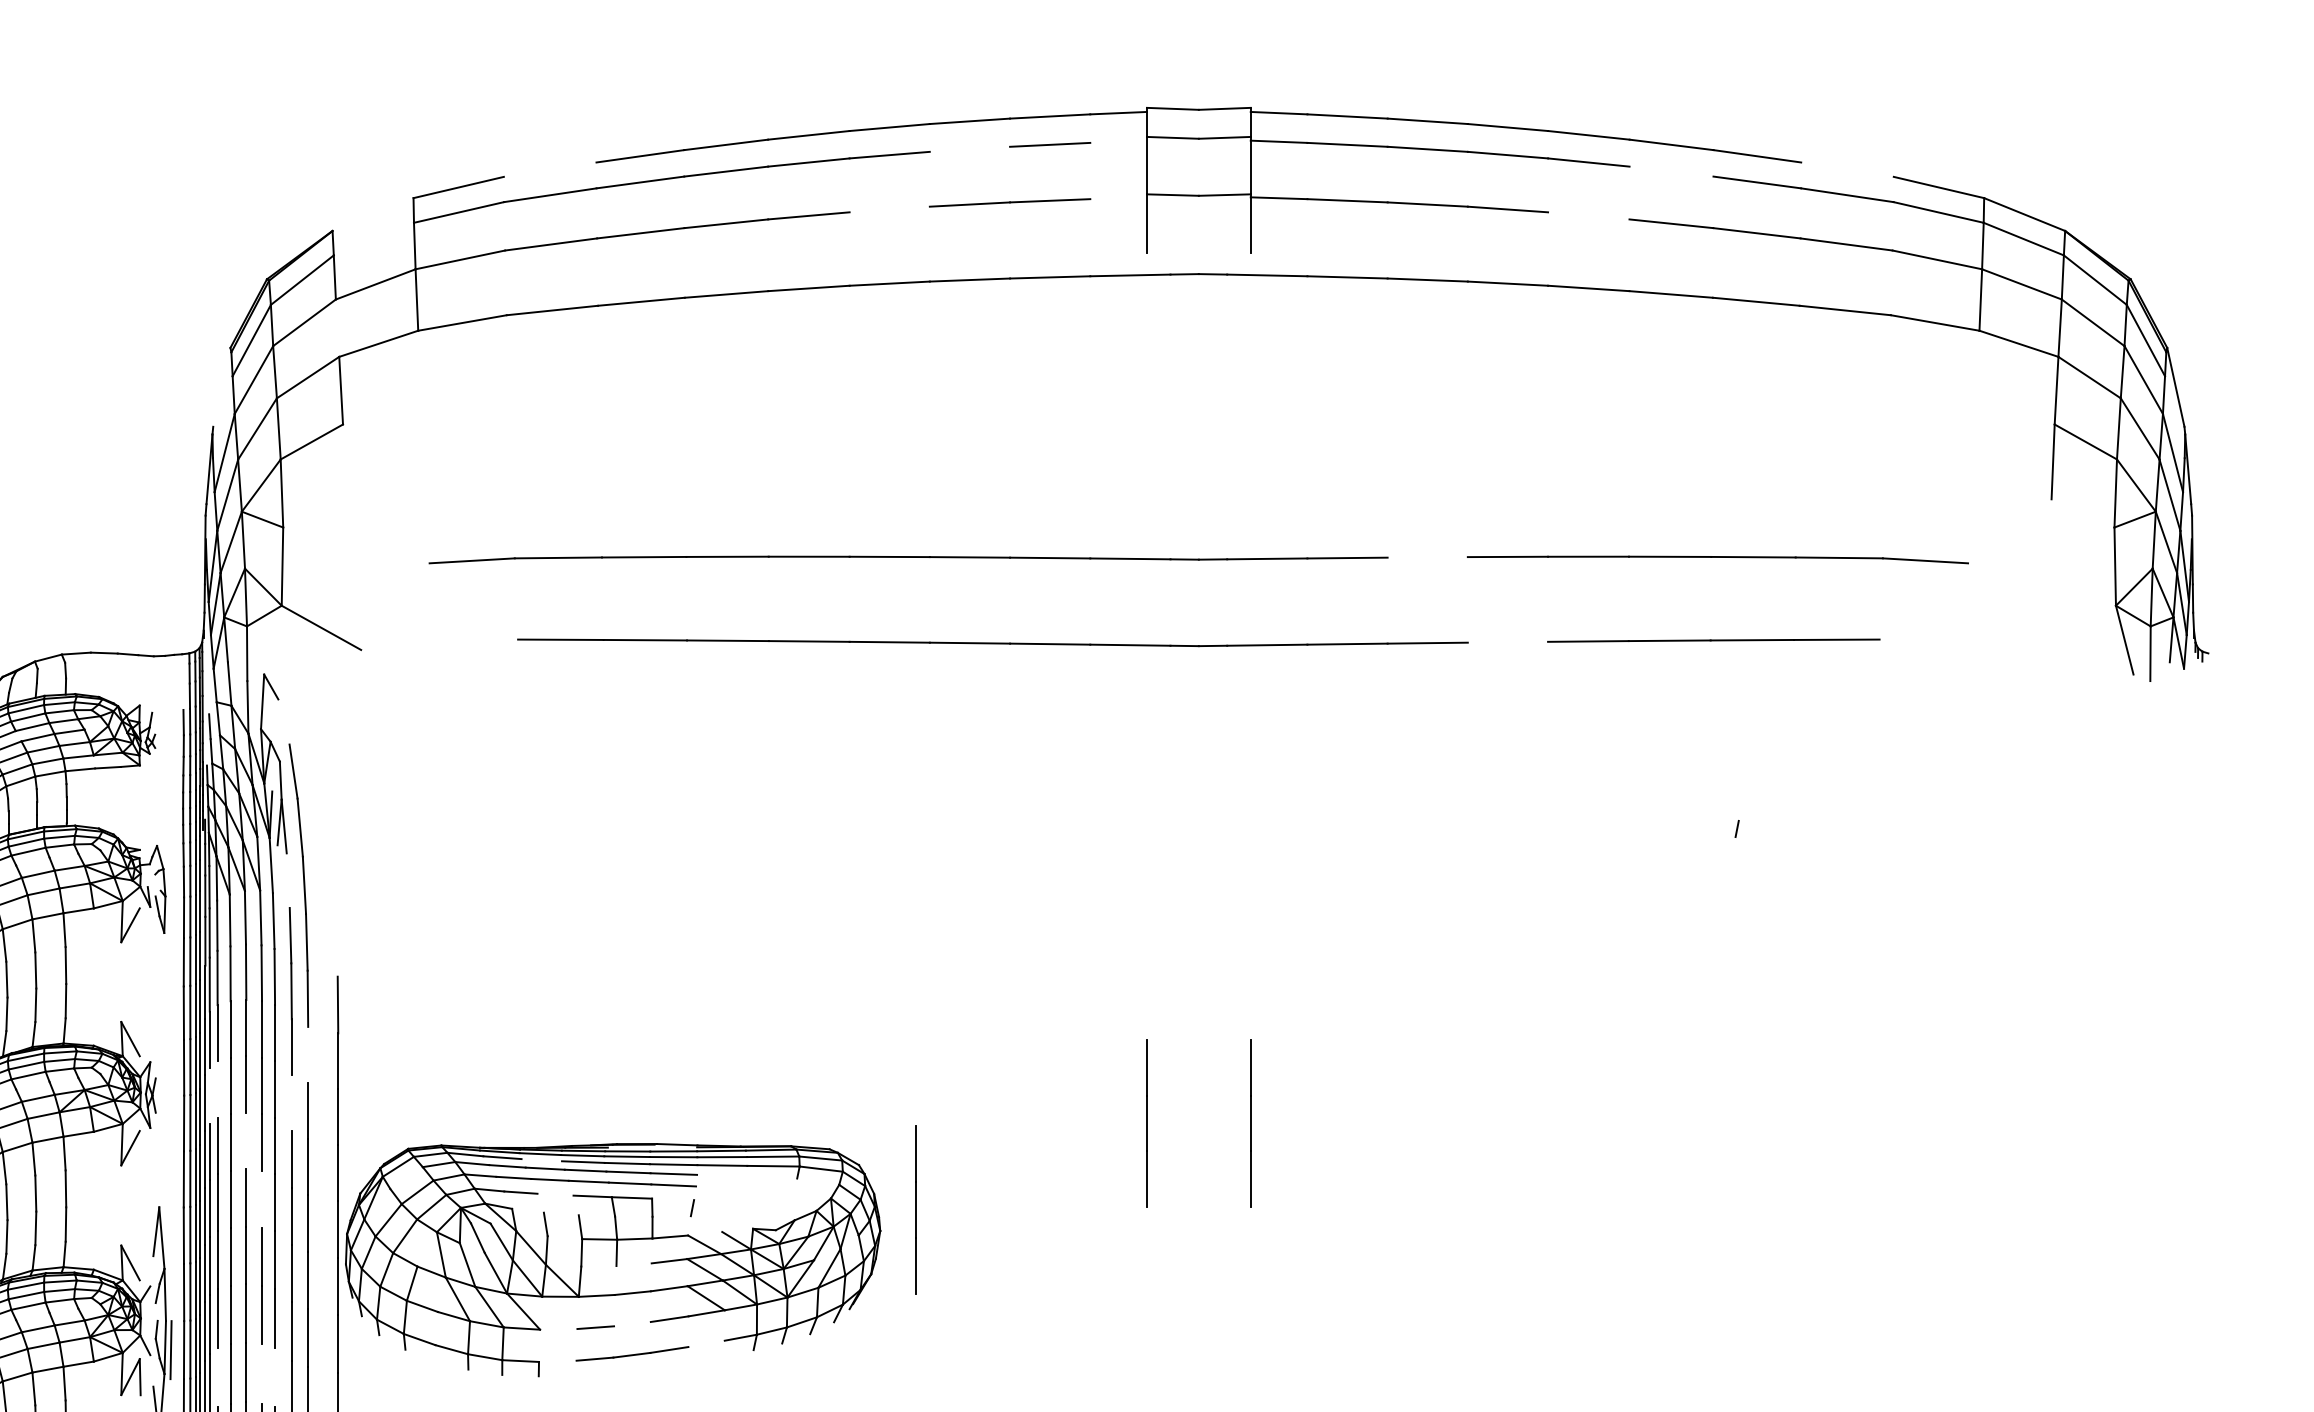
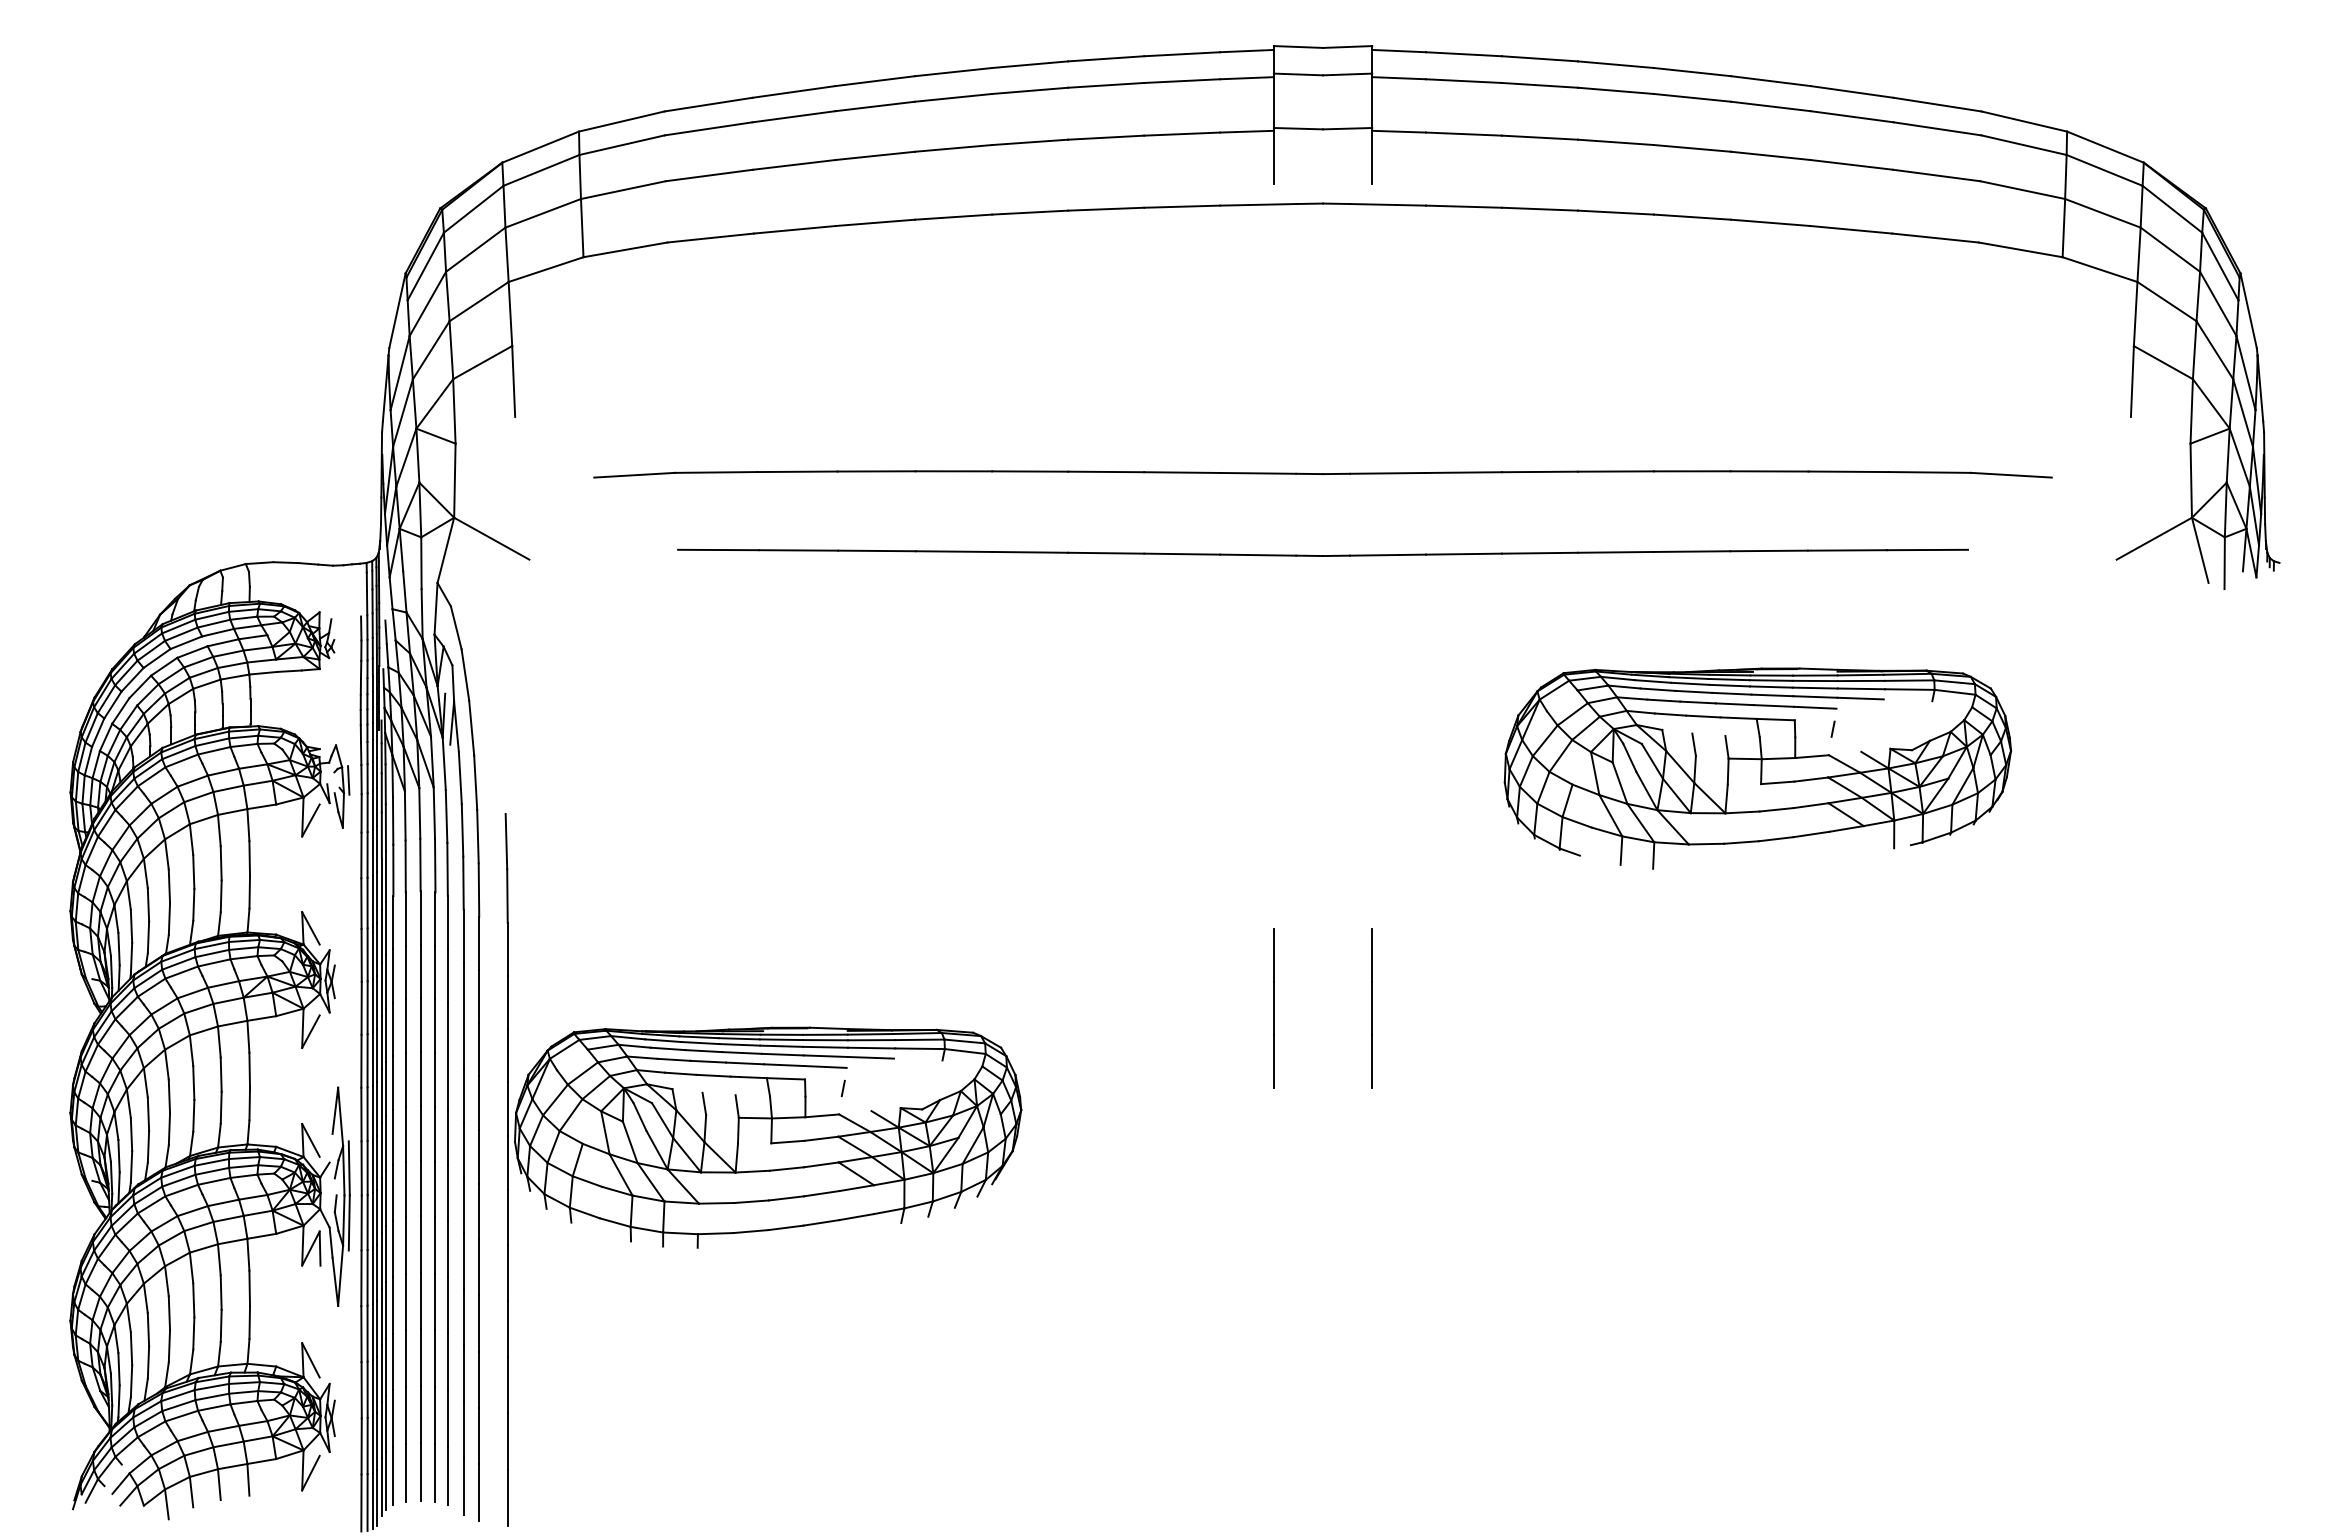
line: (1118, 142) -> (1246, 78), added
line: (970, 148) -> (1106, 84), added
line: (550, 169) -> (708, 104), added
line: (1847, 169) -> (1937, 104), added
line: (1671, 171) -> (1770, 106), added
line: (1118, 198) -> (1246, 131), added
line: (890, 209) -> (1030, 142), added
line: (372, 213) -> (540, 146), added
line: (1588, 215) -> (1692, 148), added
line: (373, 238) -> (541, 169), added
line: (336, 327) -> (506, 254), added
line: (221, 386) -> (397, 310), added
line: (344, 461) -> (513, 381), added
line: (1427, 556) -> (1539, 471), added
line: (2075, 627) -> (2153, 538), added
line: (272, 639) -> (445, 549), added
line: (1507, 641) -> (1615, 551), added
line: (283, 721) -> (455, 627), added
part: (1657, 870) -> (1757, 768), added
line: (287, 880) -> (459, 778), added
line: (170, 883) -> (348, 780), added
line: (336, 947) -> (506, 841), added
line: (308, 1054) -> (479, 942), added
line: (217, 1088) -> (393, 975), added
line: (210, 1095) -> (386, 981), added
line: (291, 1102) -> (463, 988), added
line: (246, 1140) -> (420, 1024), added
line: (541, 1160) -> (700, 1043), added
line: (721, 1175) -> (870, 1057), added
line: (555, 1194) -> (713, 1075), added
line: (262, 1198) -> (435, 1079), added
line: (915, 1210) -> (1054, 1090), removed
line: (633, 1264) -> (787, 1141), added
line: (170, 1292) -> (348, 1168), added
line: (632, 1324) -> (786, 1198), added
line: (558, 1329) -> (716, 1203), added
line: (706, 1344) -> (856, 1217), added
line: (557, 1361) -> (715, 1233), added
line: (151, 1370) -> (330, 1242), added
line: (262, 1373) -> (435, 1245), added
line: (217, 1377) -> (393, 1248), added
line: (274, 1377) -> (447, 1248), added

